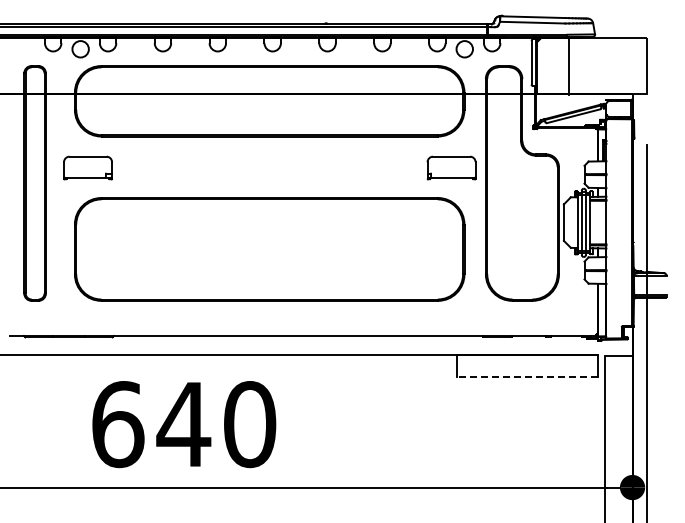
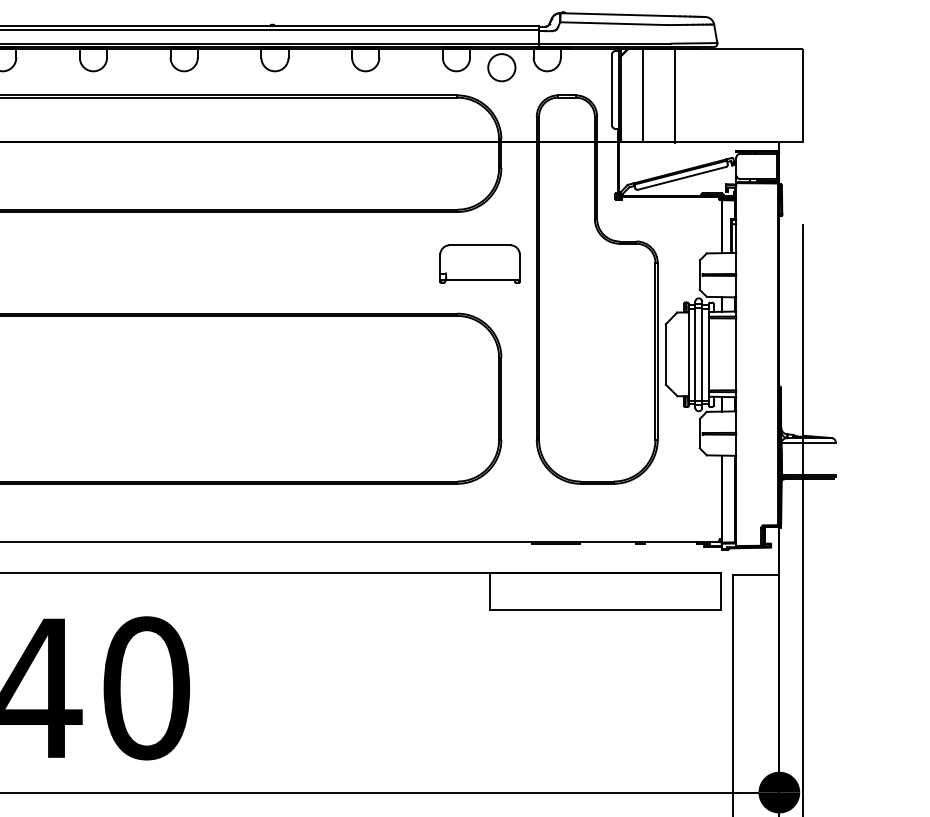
line: (549, 66) -> (642, 96), added
line: (526, 377) -> (603, 610), dashed -> solid

